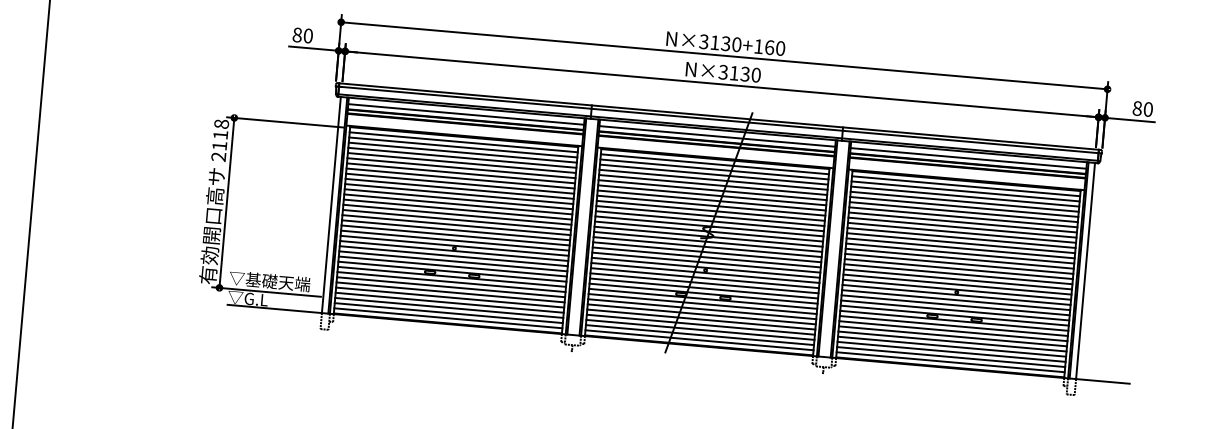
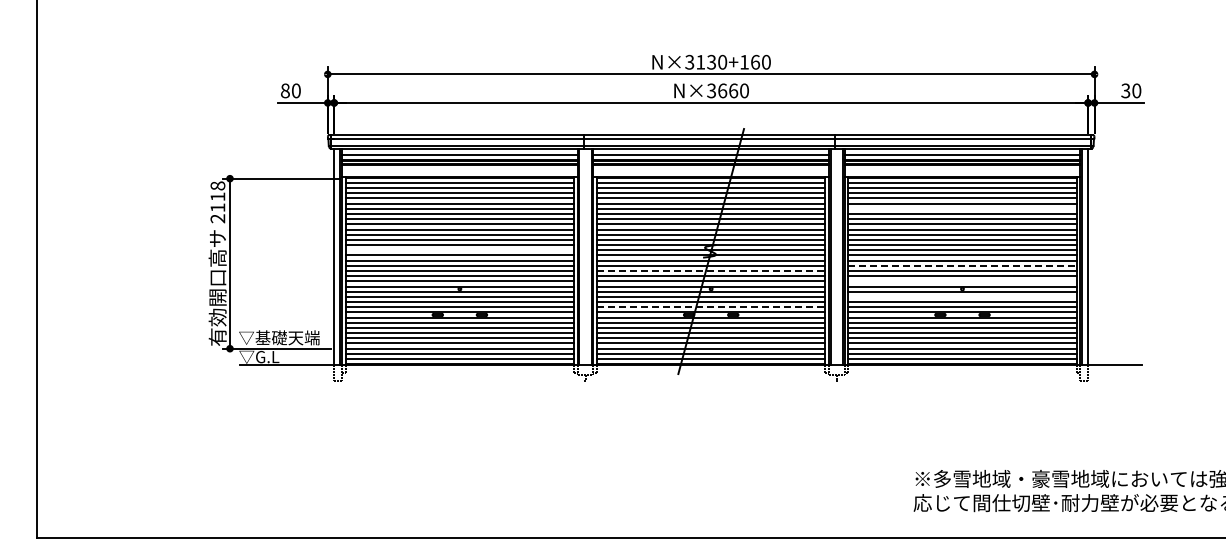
text: (740, 73) -> (728, 90), N×3130 -> N×3660
text: (1137, 108) -> (1125, 90), 80 -> 30
line: (457, 209) -> (459, 250), removed
line: (963, 211) -> (962, 208), removed
line: (707, 251) -> (711, 270), solid -> dashed
line: (958, 268) -> (962, 265), solid -> dashed
line: (957, 284) -> (962, 281), removed
line: (704, 288) -> (711, 307), solid -> dashed
line: (956, 299) -> (962, 296), removed

